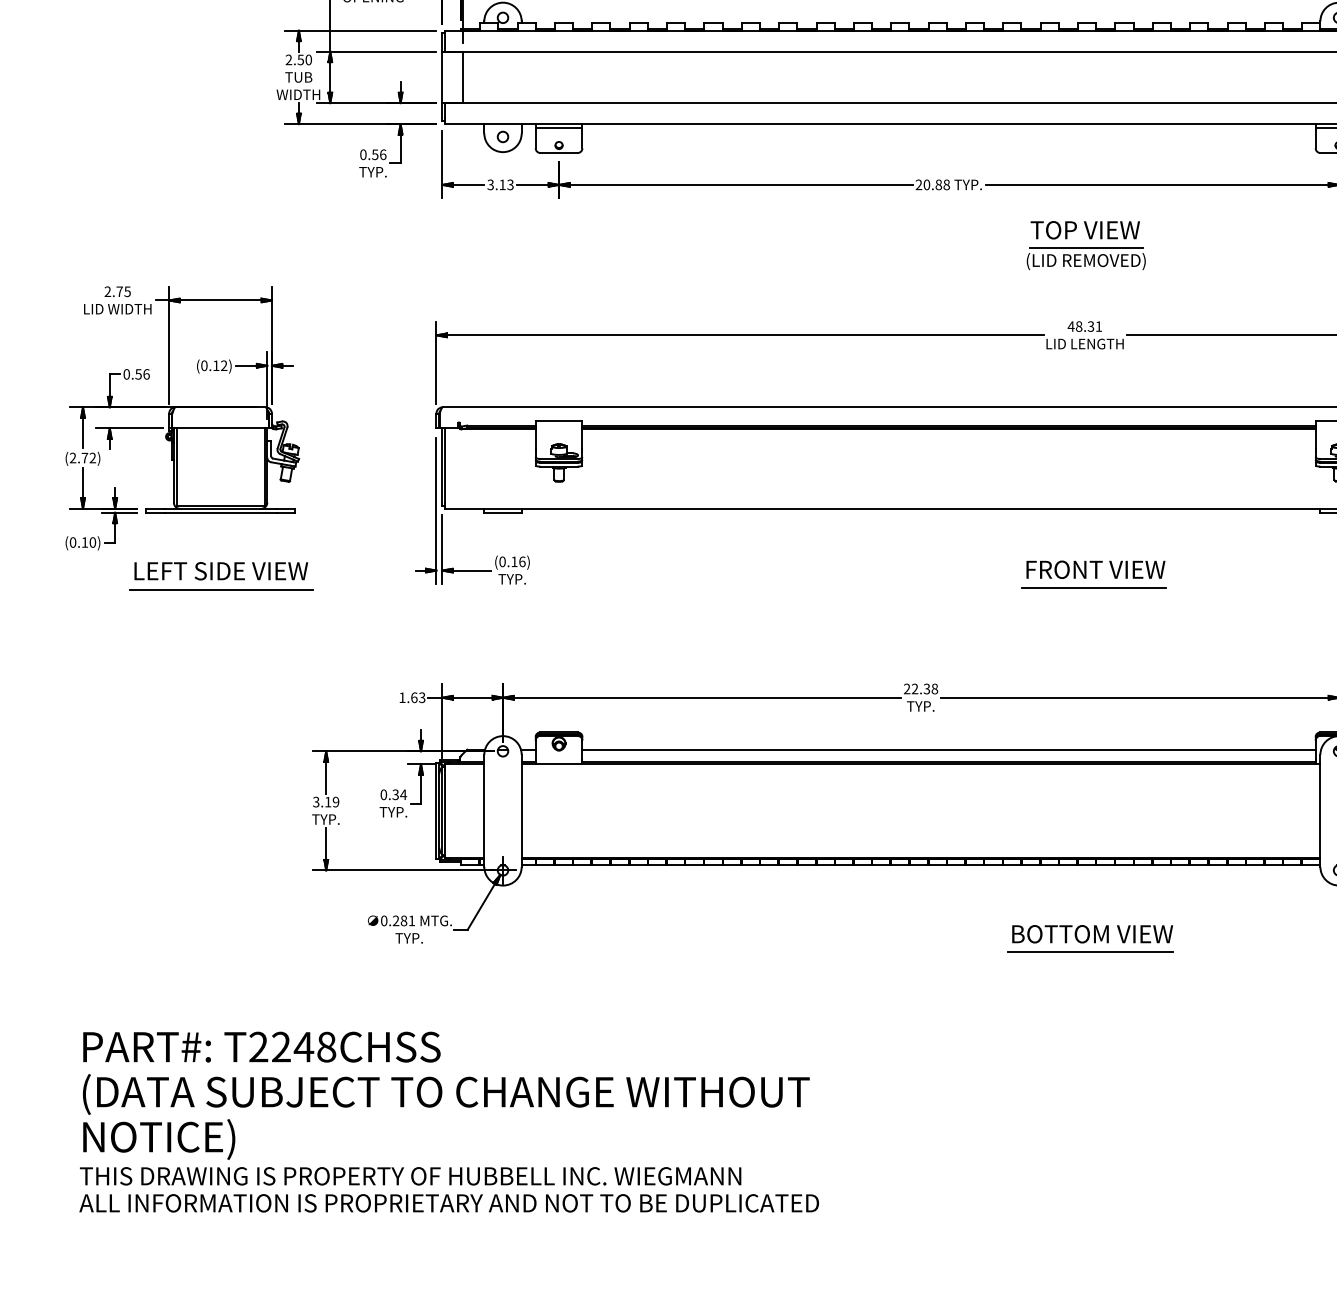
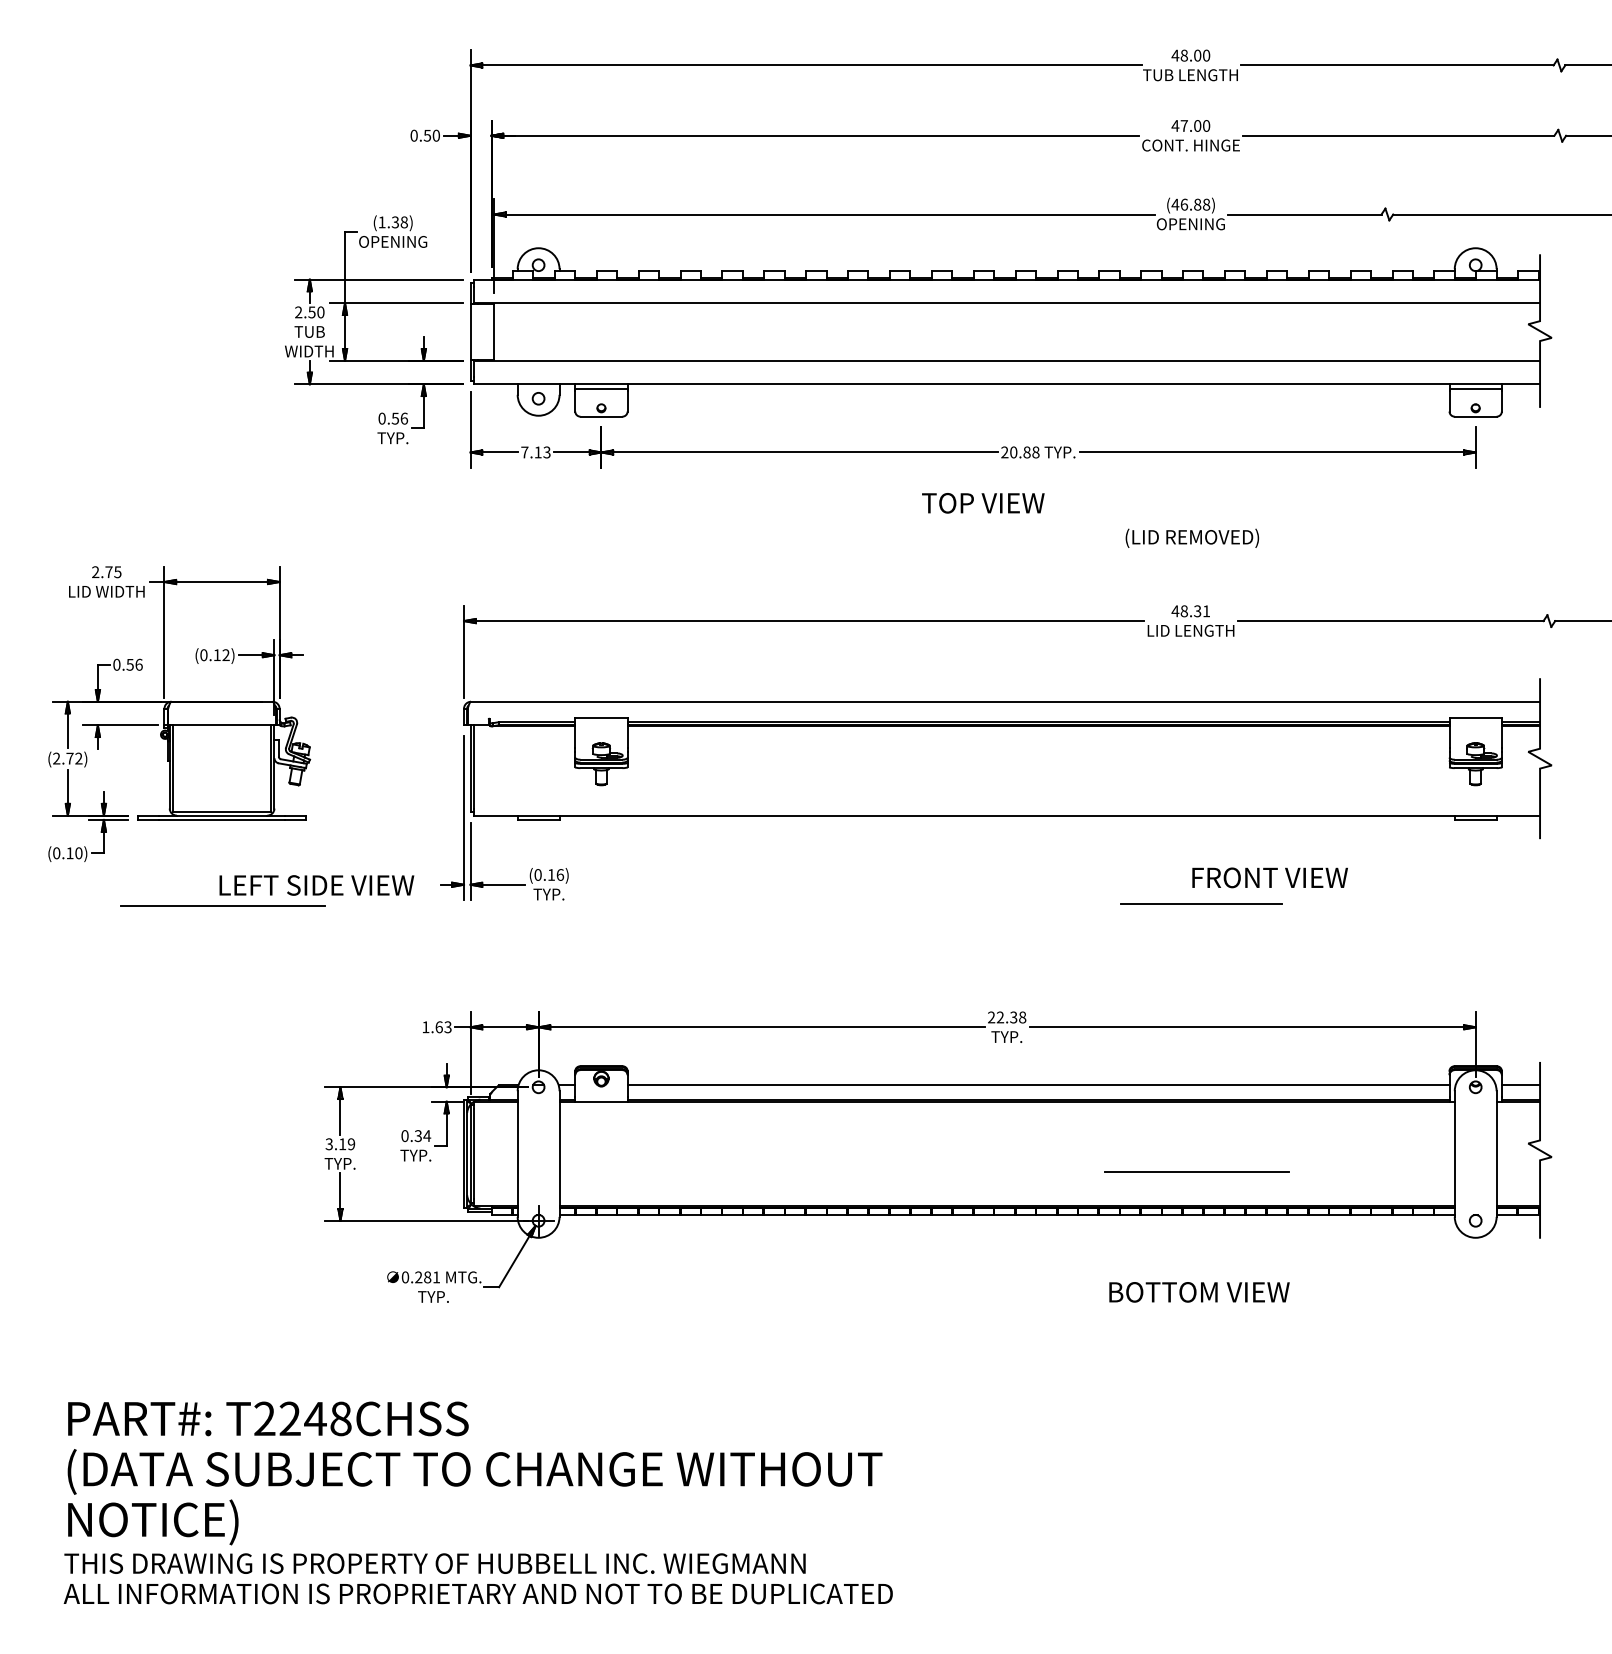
text: (490, 184) -> (524, 452), 3.13 -> 7.13
text: (1085, 230) -> (983, 503), moved
line: (1086, 248) -> (1192, 523), removed
text: (1095, 569) -> (1269, 877), moved
text: (220, 571) -> (316, 885), moved
line: (1089, 952) -> (1196, 1171), moved

